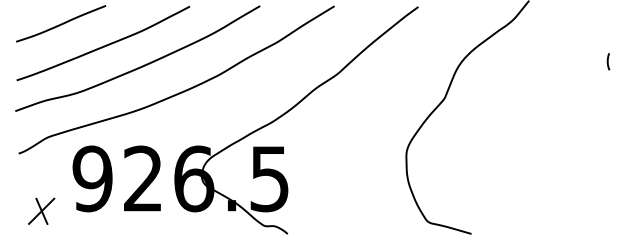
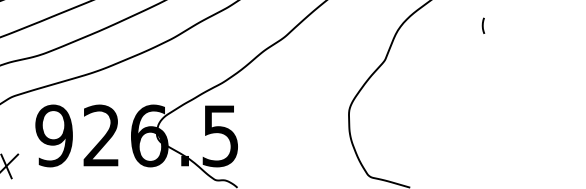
curve: (608, 61) -> (483, 25), moved

